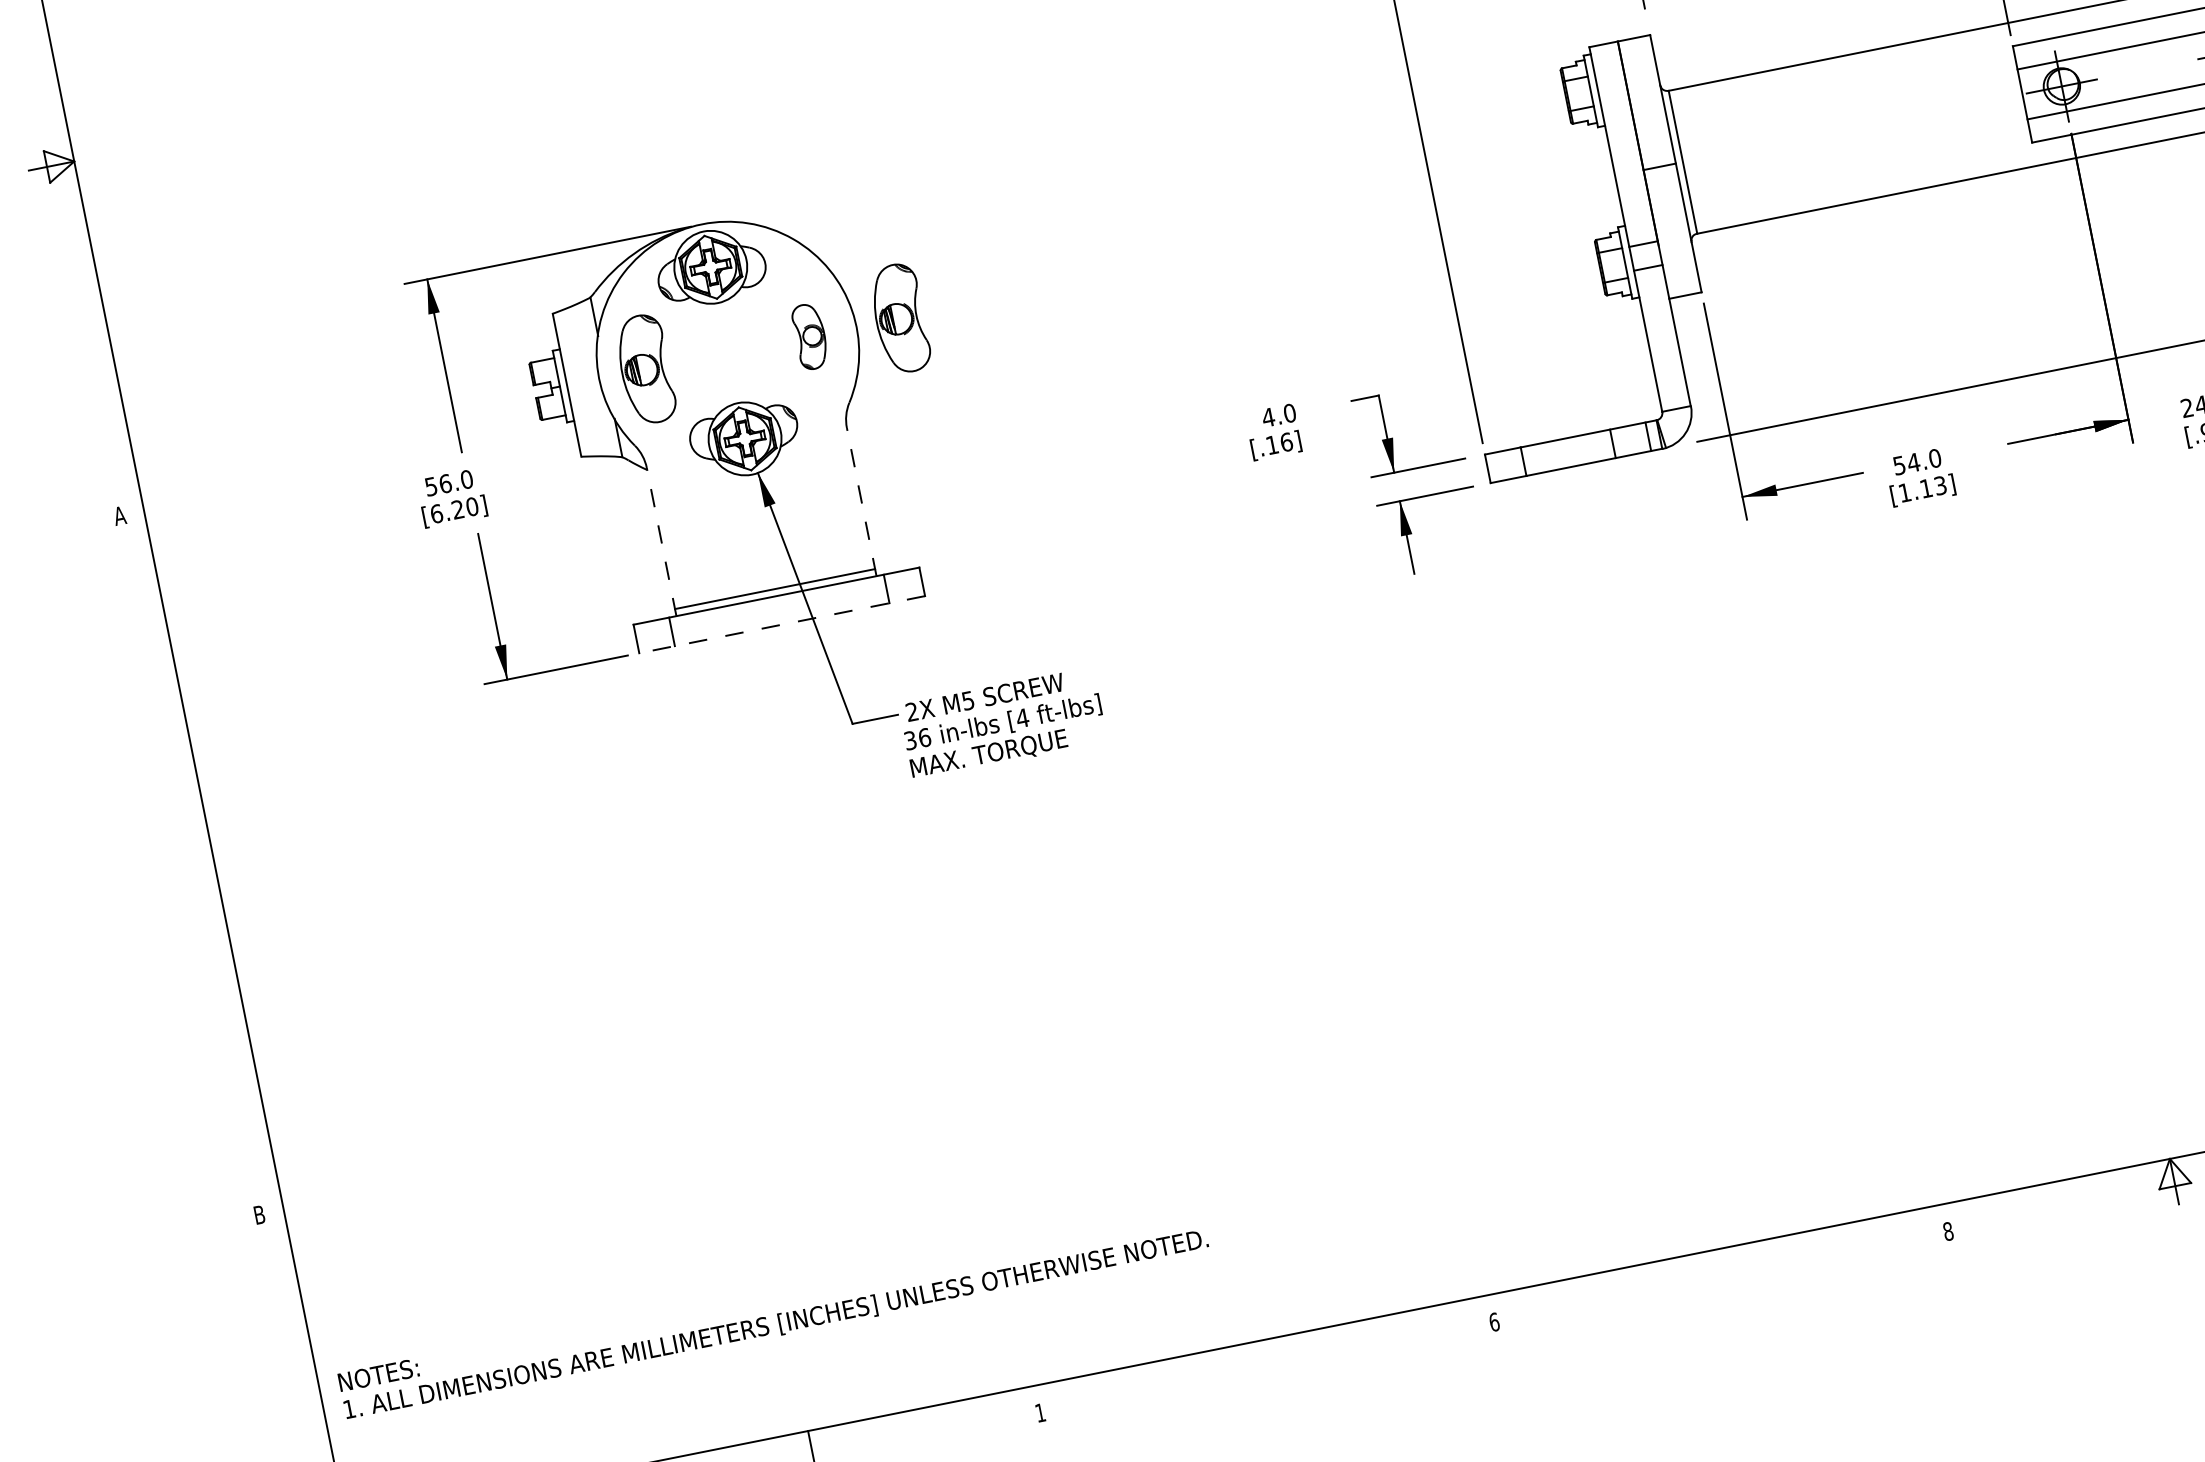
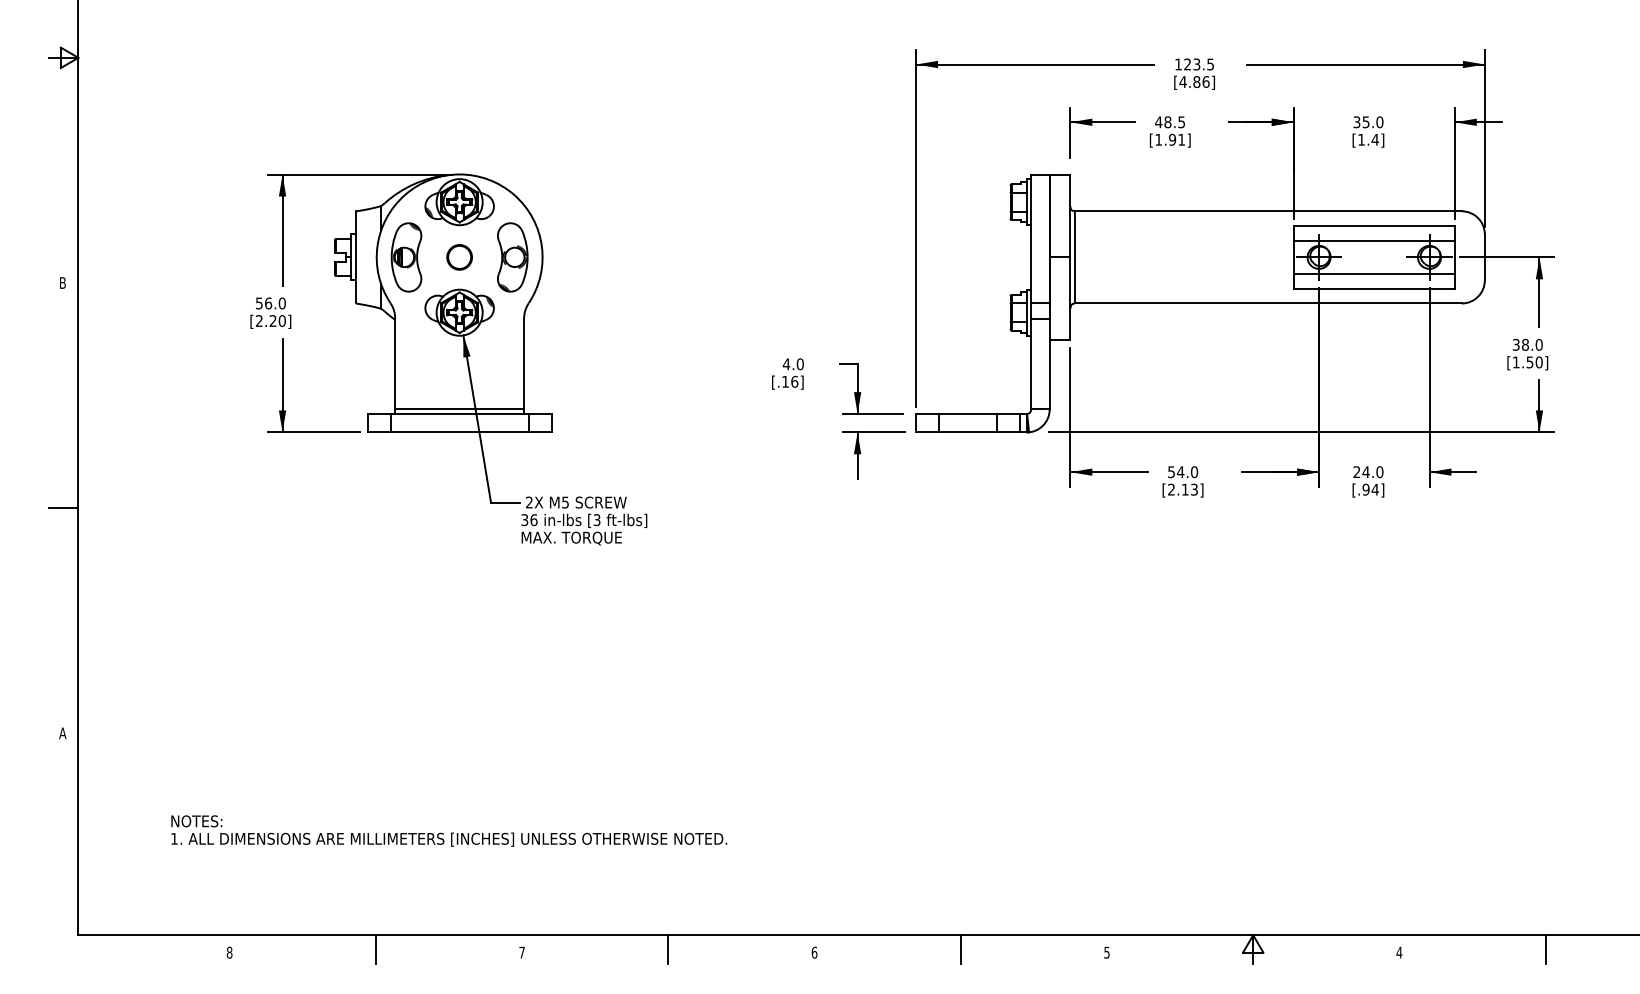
part: (899, 318) -> (570, 257), removed
part: (809, 336) -> (512, 257), size x1.67
circle: (727, 353) -> (459, 257), added
text: (1904, 492) -> (1171, 489), [1.13] -> [2.13]
line: (862, 502) -> (524, 366), dashed -> solid
text: (435, 513) -> (258, 320), [6.20] -> [2.20]
text: (119, 515) -> (62, 282), A -> B
line: (662, 542) -> (395, 366), dashed -> solid
line: (781, 624) -> (459, 432), dashed -> solid
text: (1021, 718) -> (596, 520), [4 -> [3
line: (190, 865) -> (63, 508), added
text: (259, 1215) -> (62, 733), B -> A
text: (1947, 1231) -> (1106, 952), 8 -> 5
line: (1719, 1271) -> (960, 949), added
text: (773, 1310) -> (449, 830), moved
line: (1266, 1362) -> (668, 949), added
text: (1039, 1412) -> (521, 952), 1 -> 7

